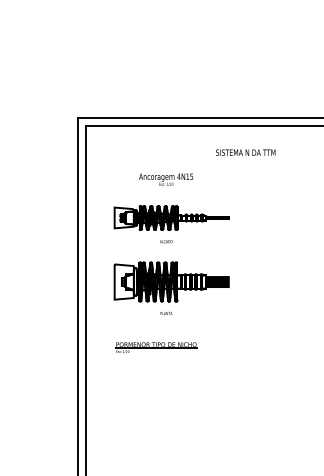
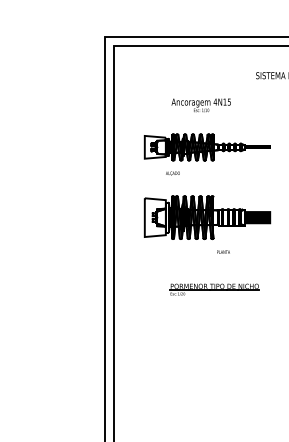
text: (166, 241) -> (173, 173), moved
text: (166, 313) -> (223, 252), moved
part: (156, 347) -> (214, 289), moved

